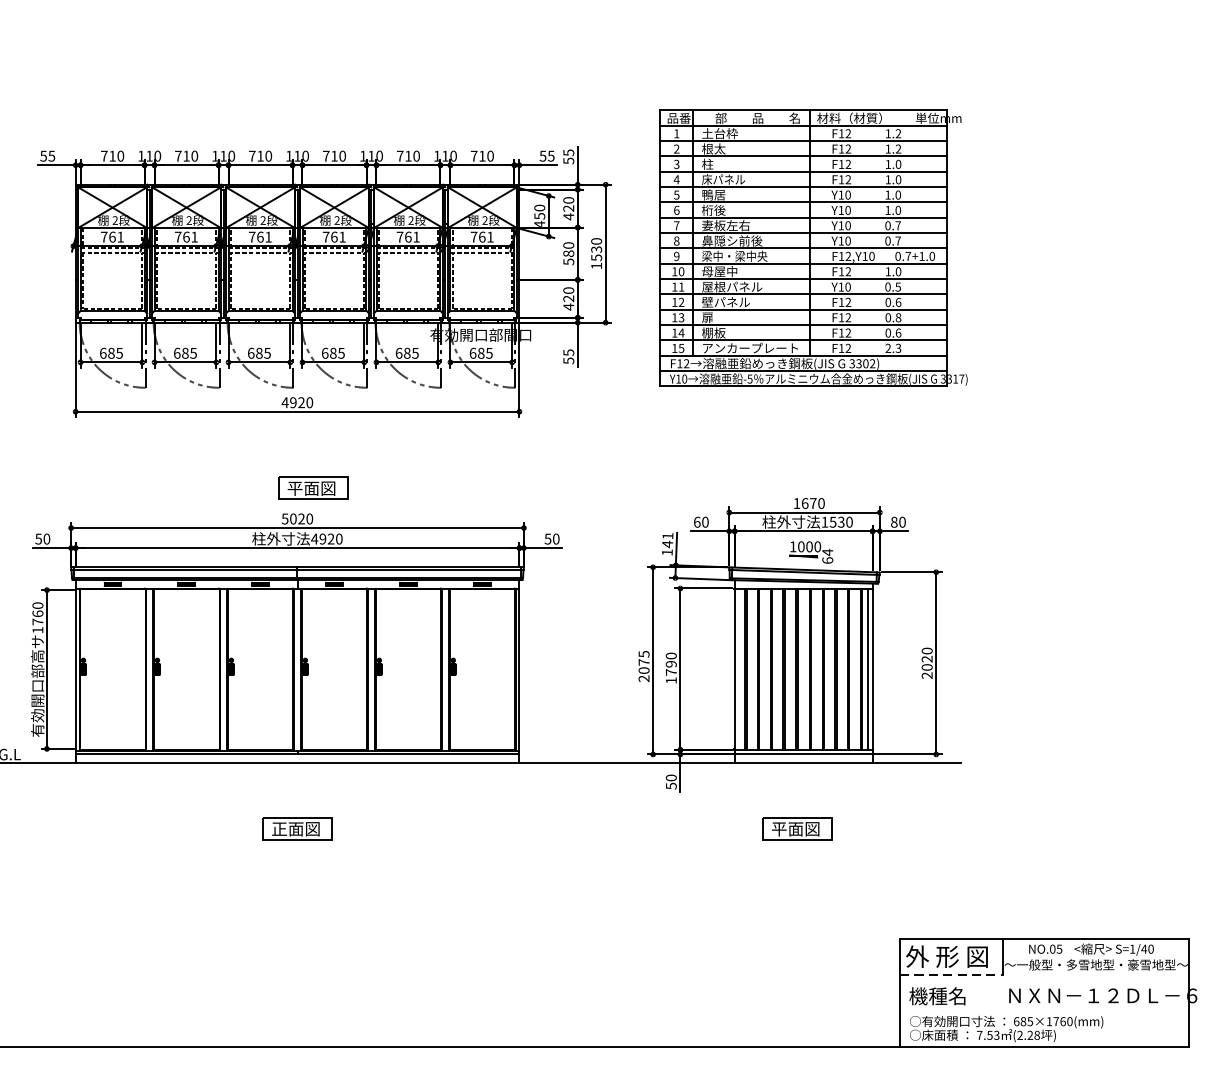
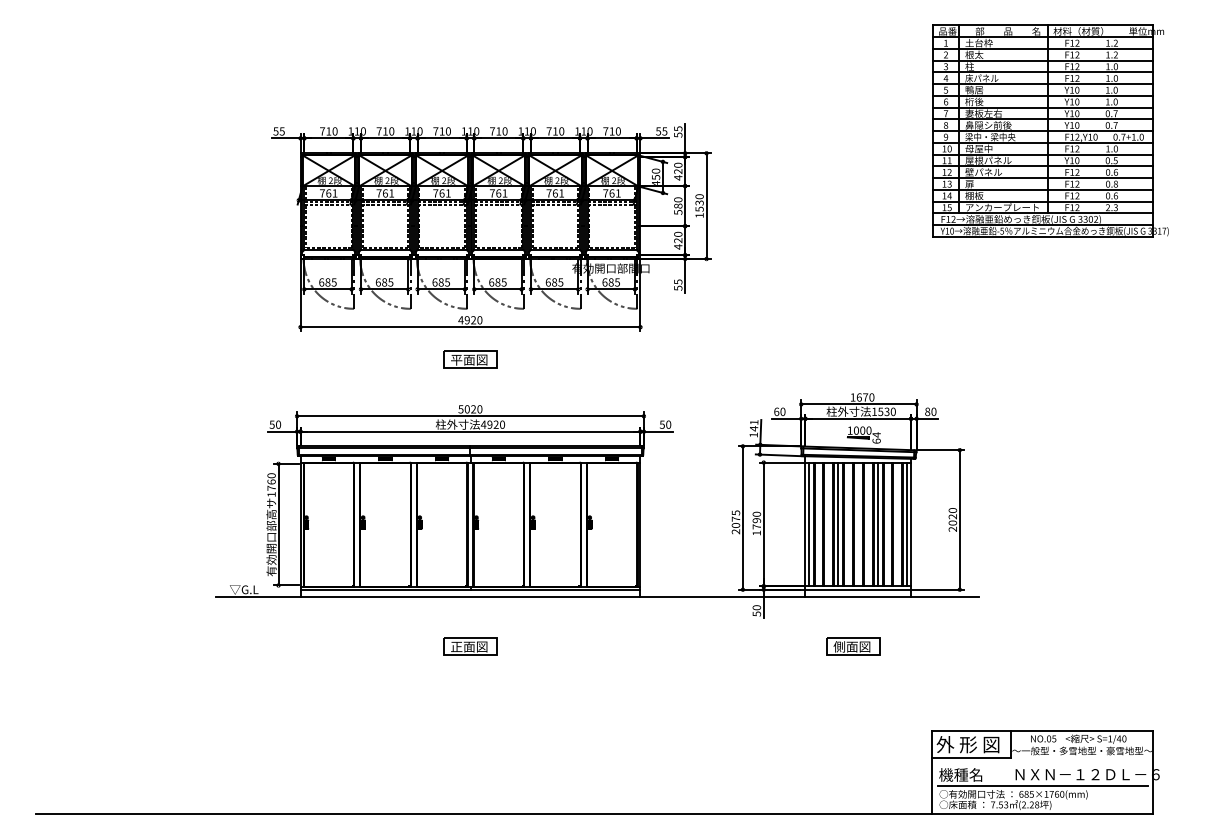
part: (813, 247) -> (1050, 130), moved
part: (313, 487) -> (470, 359), moved
line: (740, 669) -> (809, 524), added
line: (777, 669) -> (838, 524), added
line: (830, 669) -> (878, 524), added
text: (779, 828) -> (839, 646), 平面図 -> 側面図
line: (951, 974) -> (971, 758), dashed -> solid
line: (1044, 1011) -> (1042, 786), added

